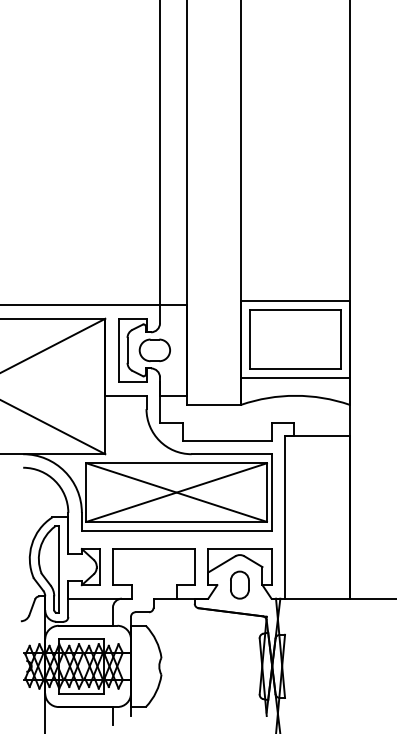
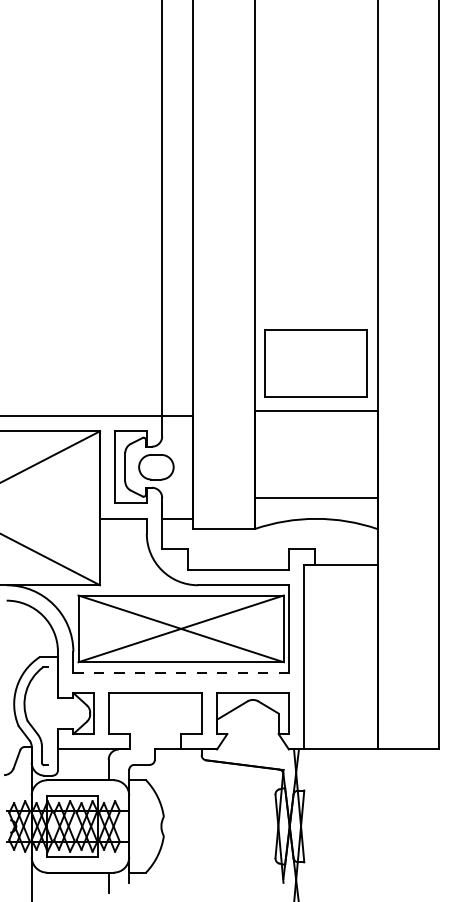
part: (294, 339) -> (315, 363), moved
line: (177, 530) -> (181, 672), solid -> dashed
line: (59, 569) -> (47, 716), removed
part: (239, 584) -> (252, 733), removed

